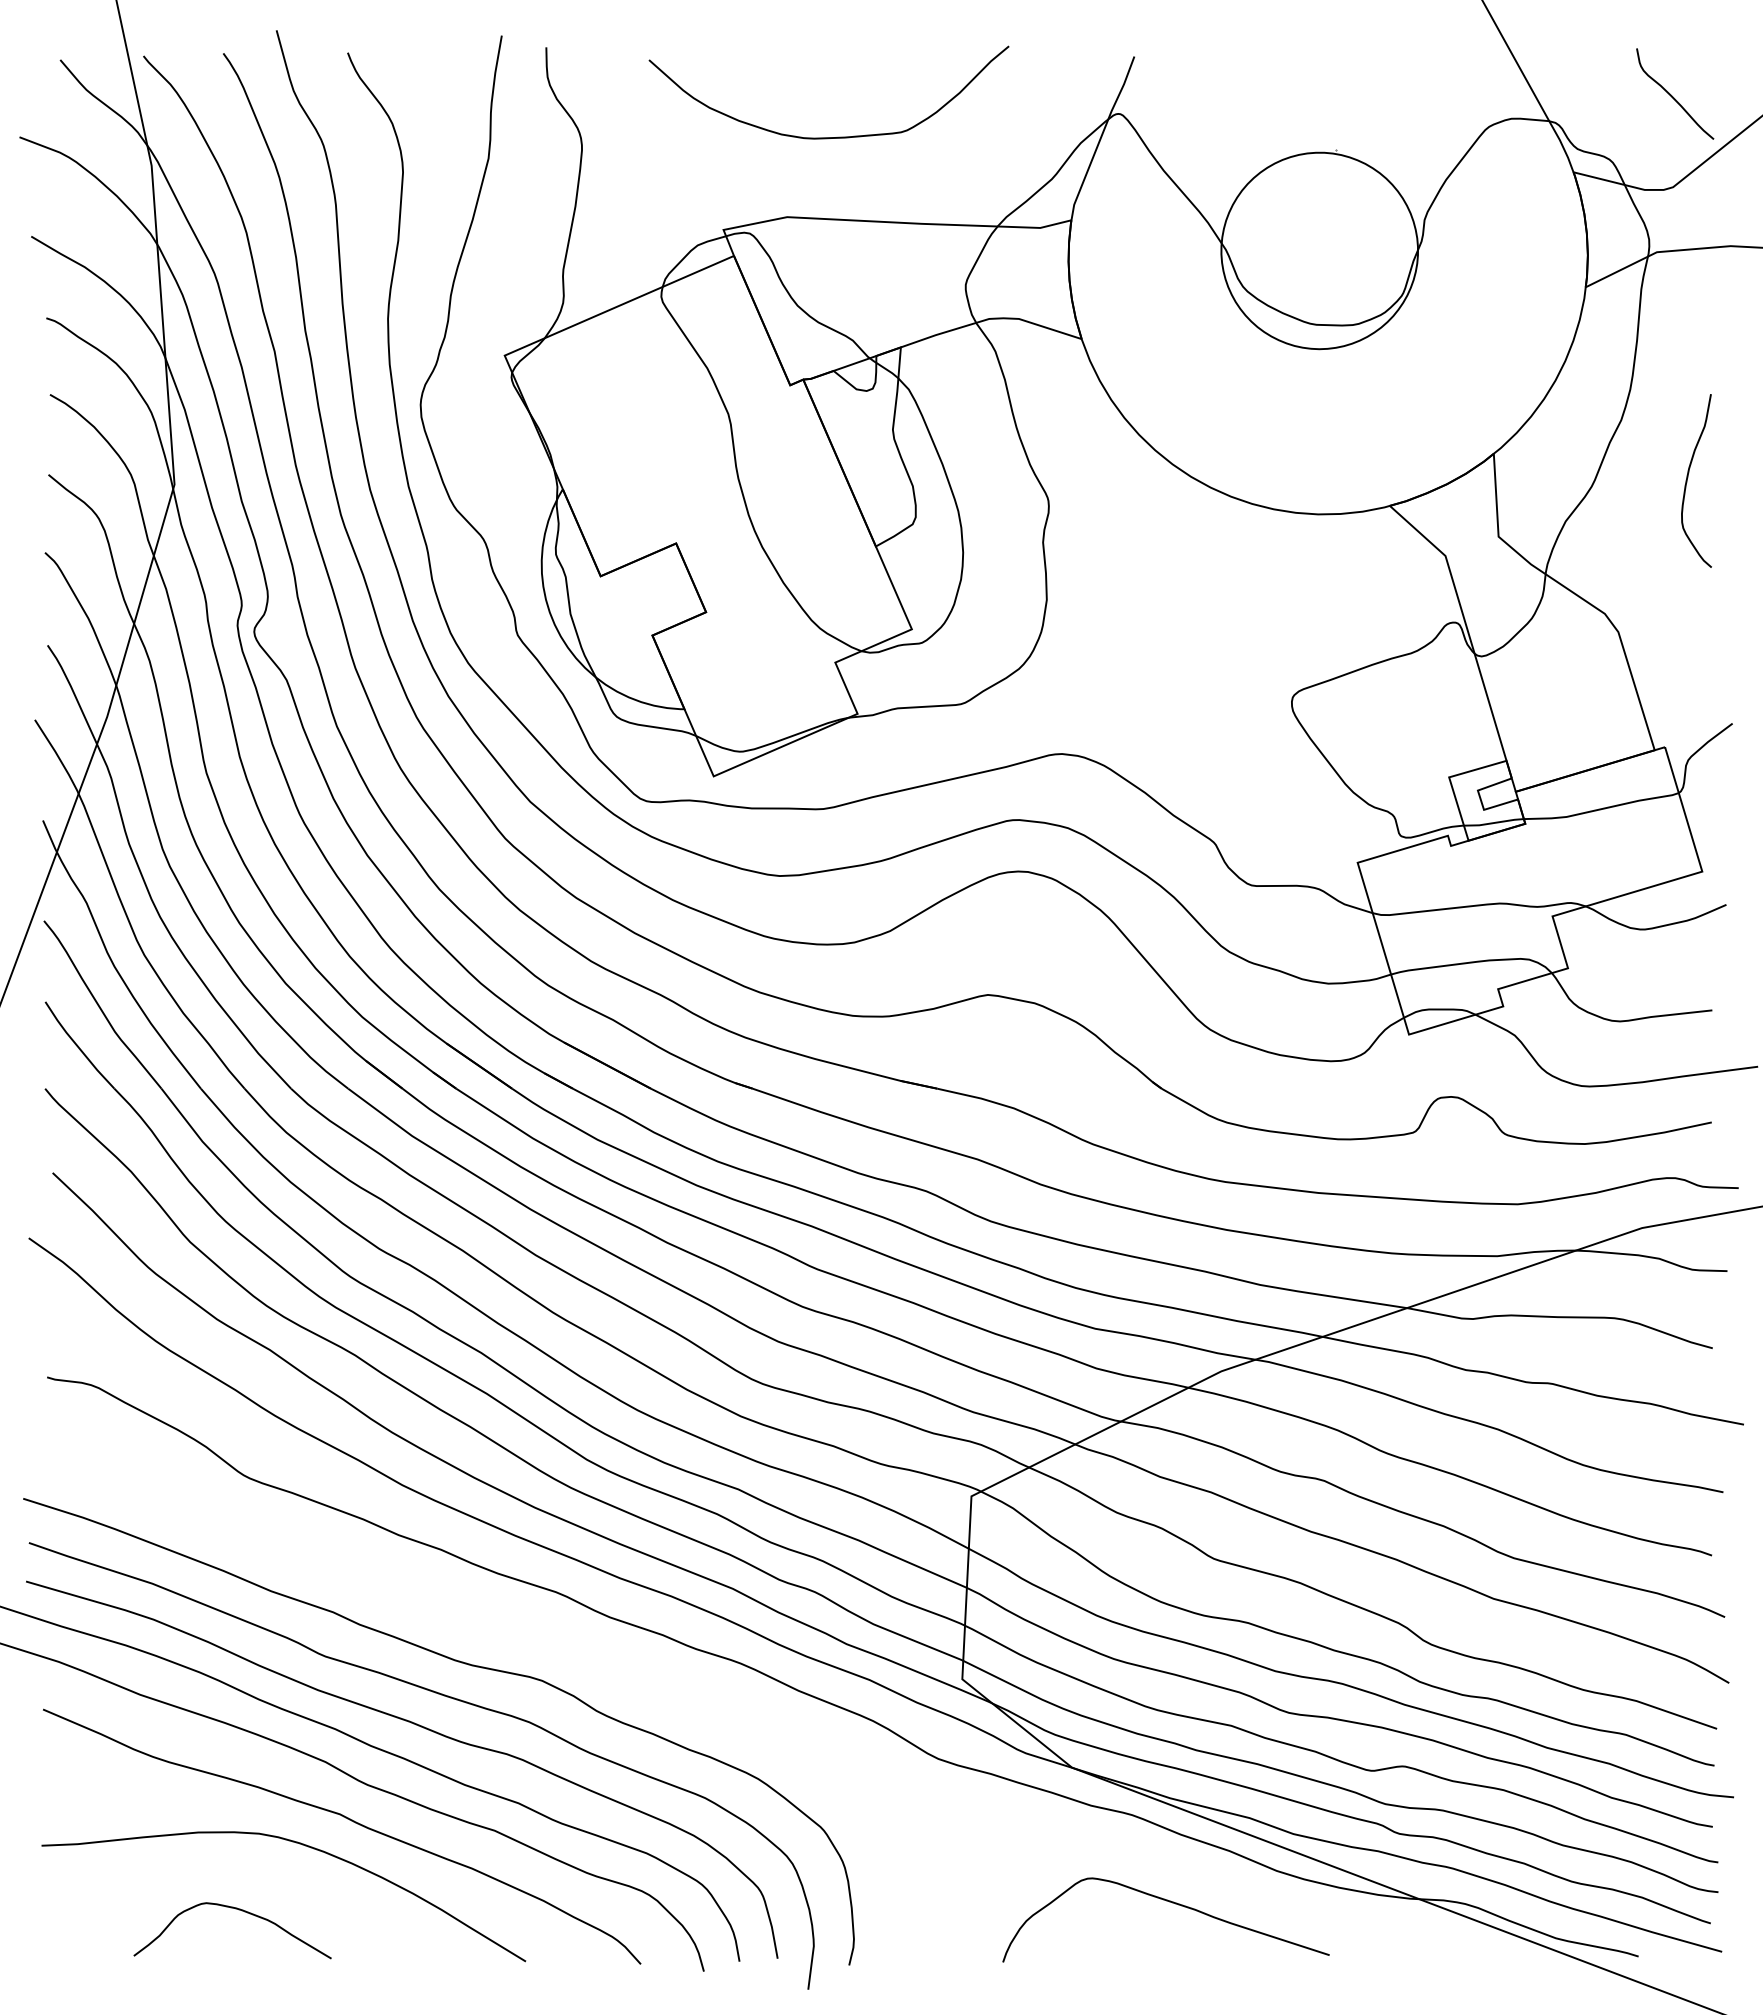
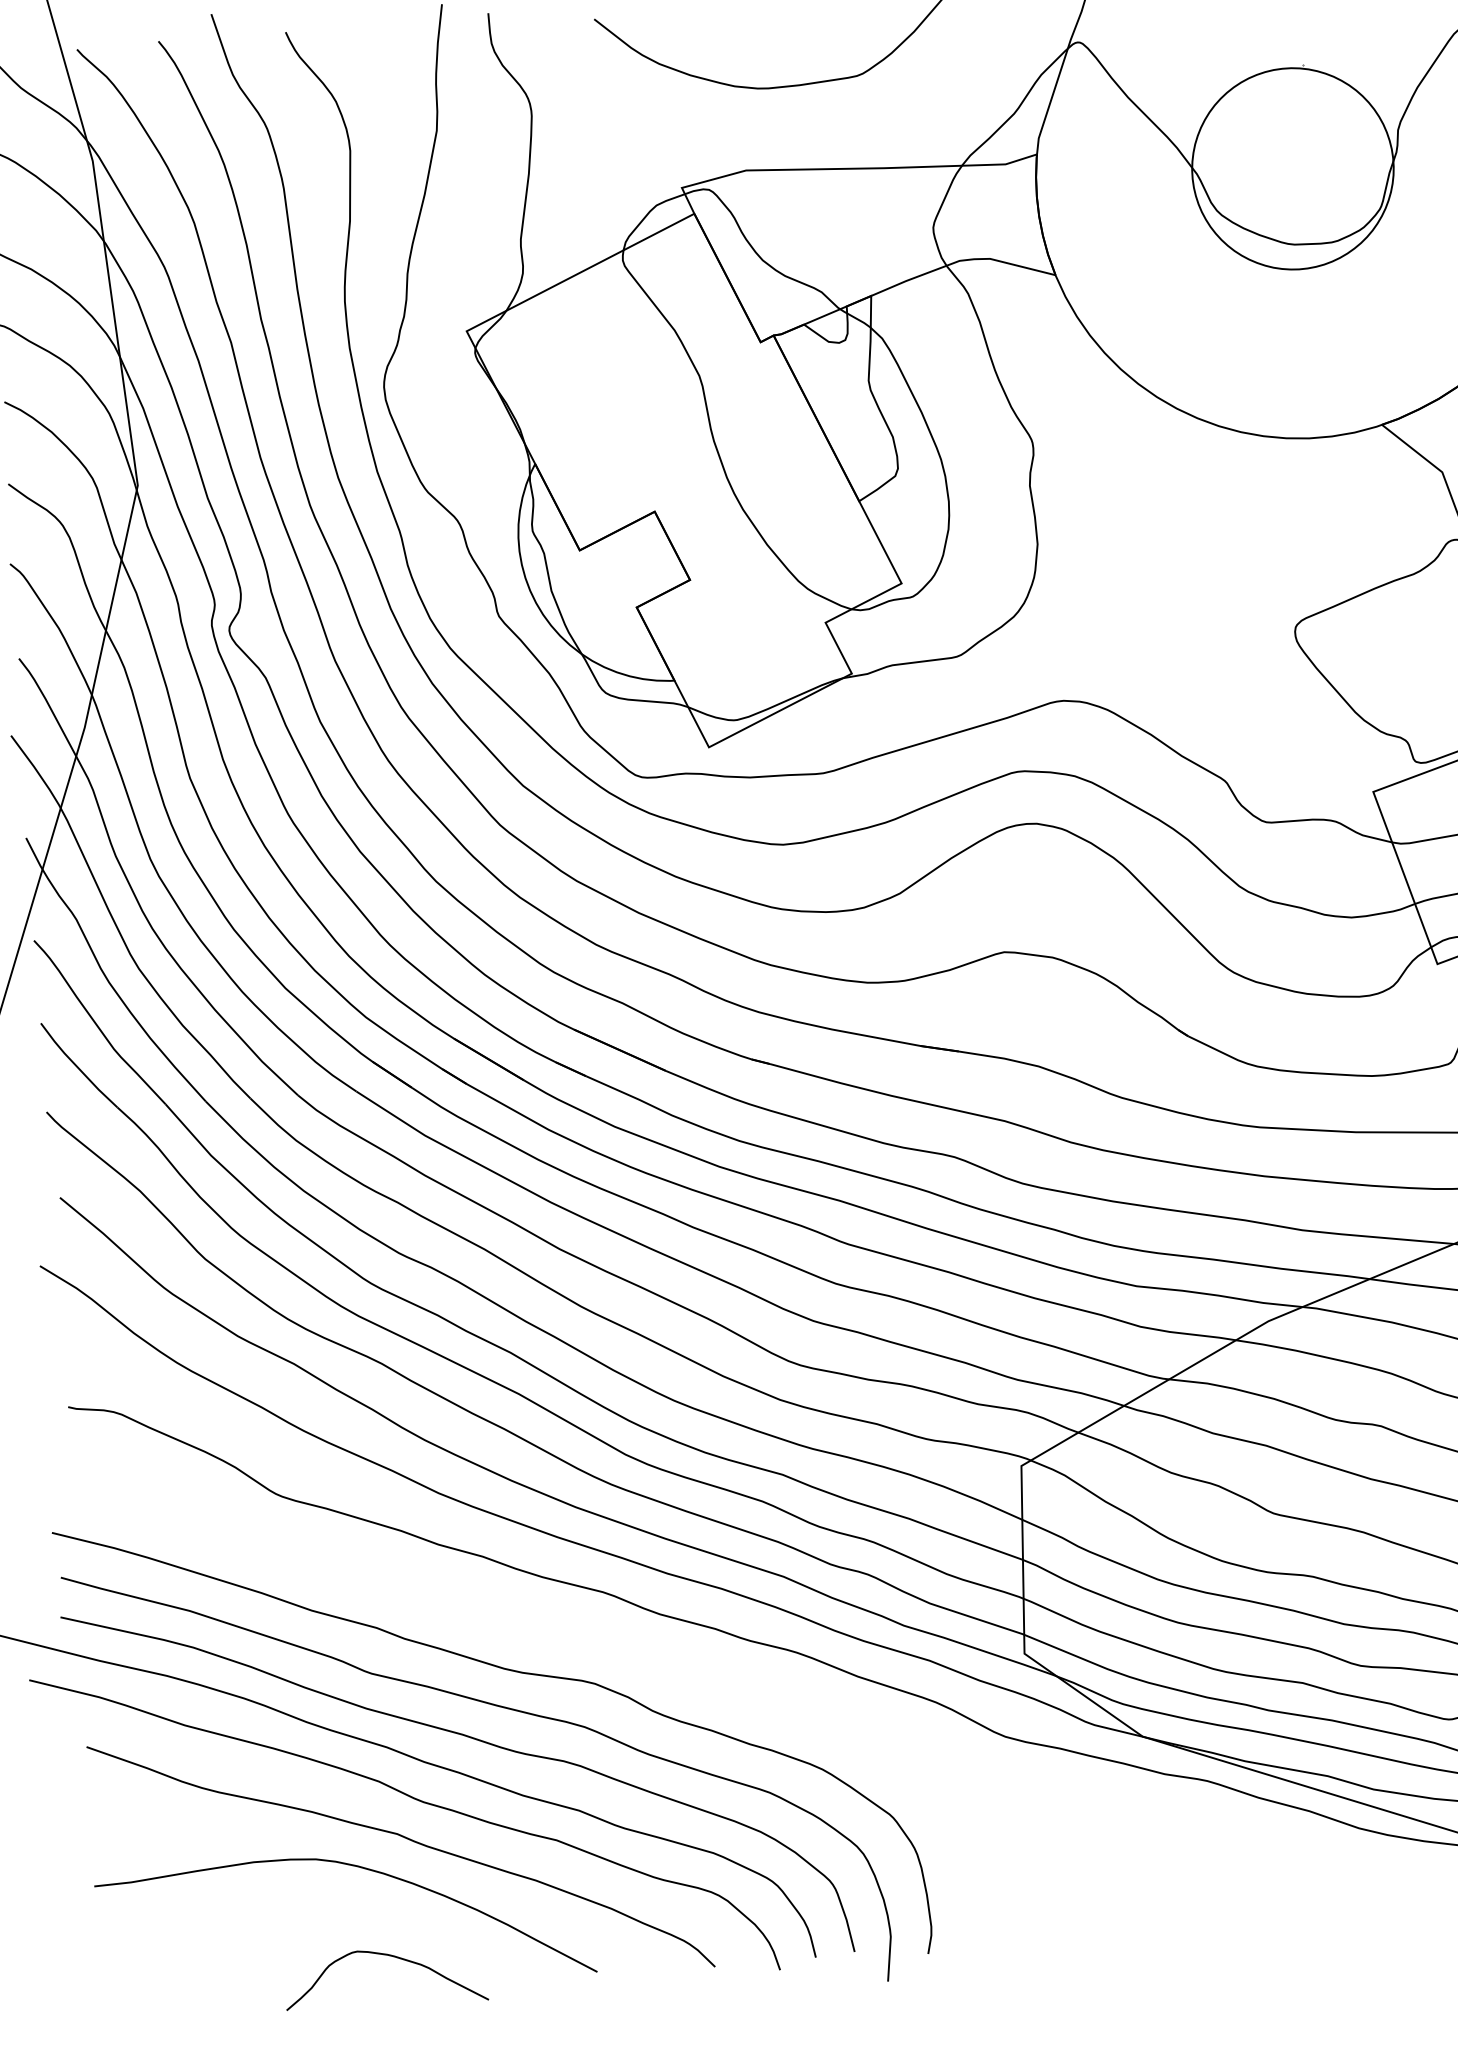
curve: (1169, 1902) -> (1251, 1867), removed
curve: (238, 1910) -> (390, 1956), moved

